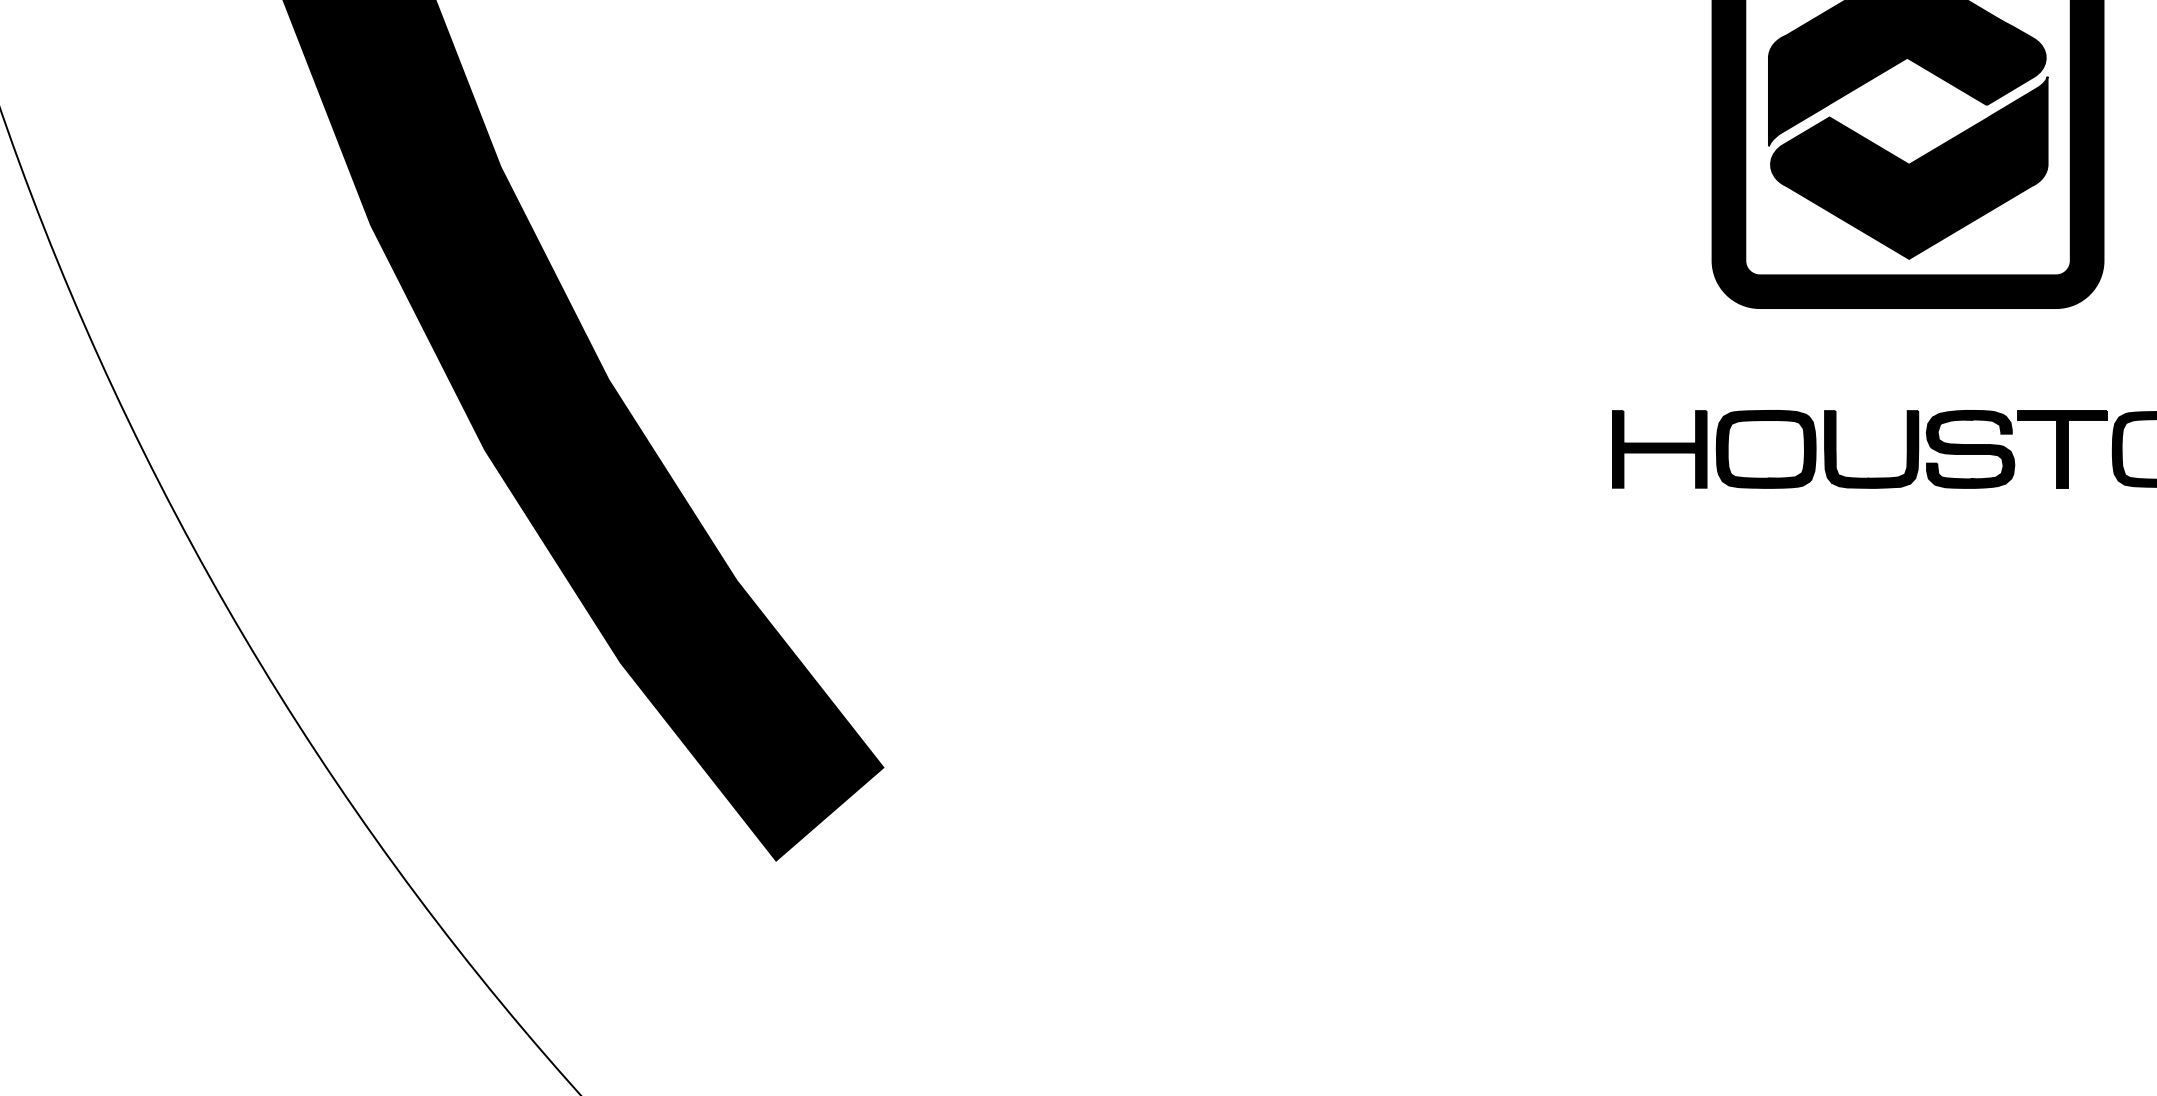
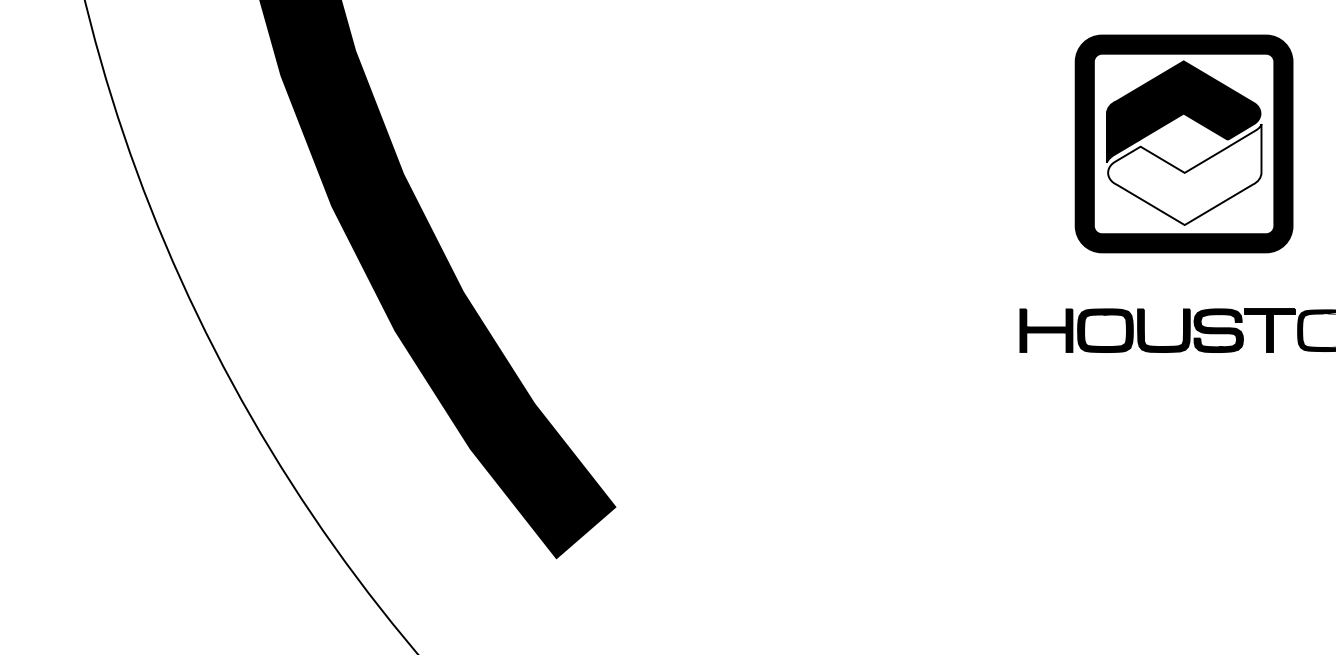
fill: (1908, 167) -> (1184, 174), removed

